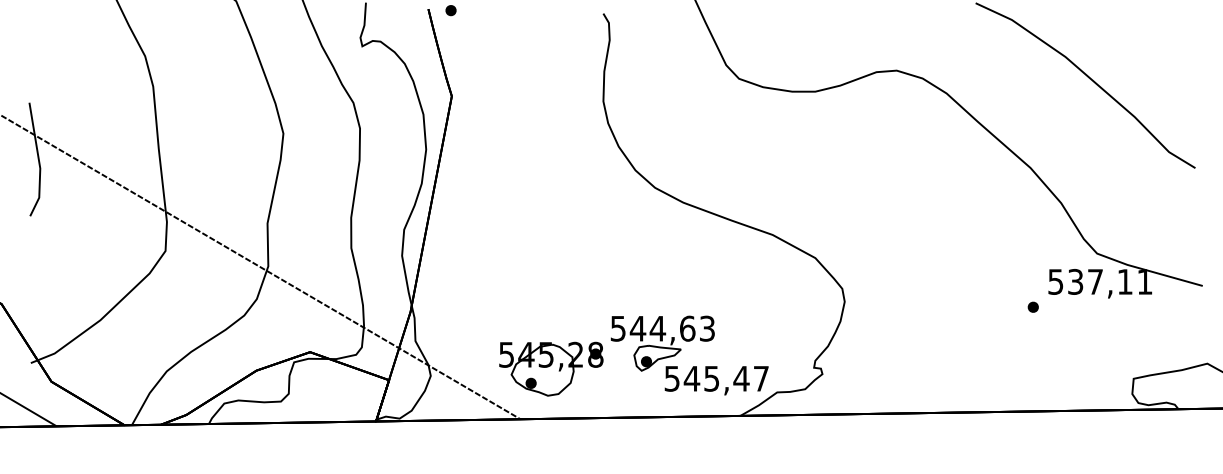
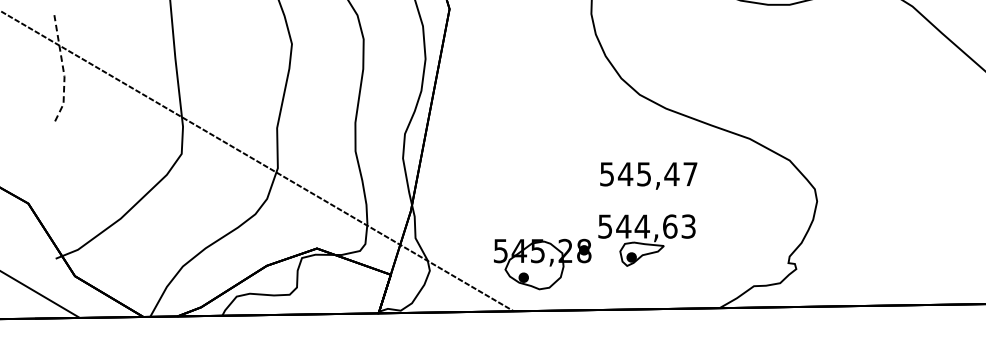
line: (39, 161) -> (63, 70), solid -> dashed
text: (716, 380) -> (648, 175), moved

